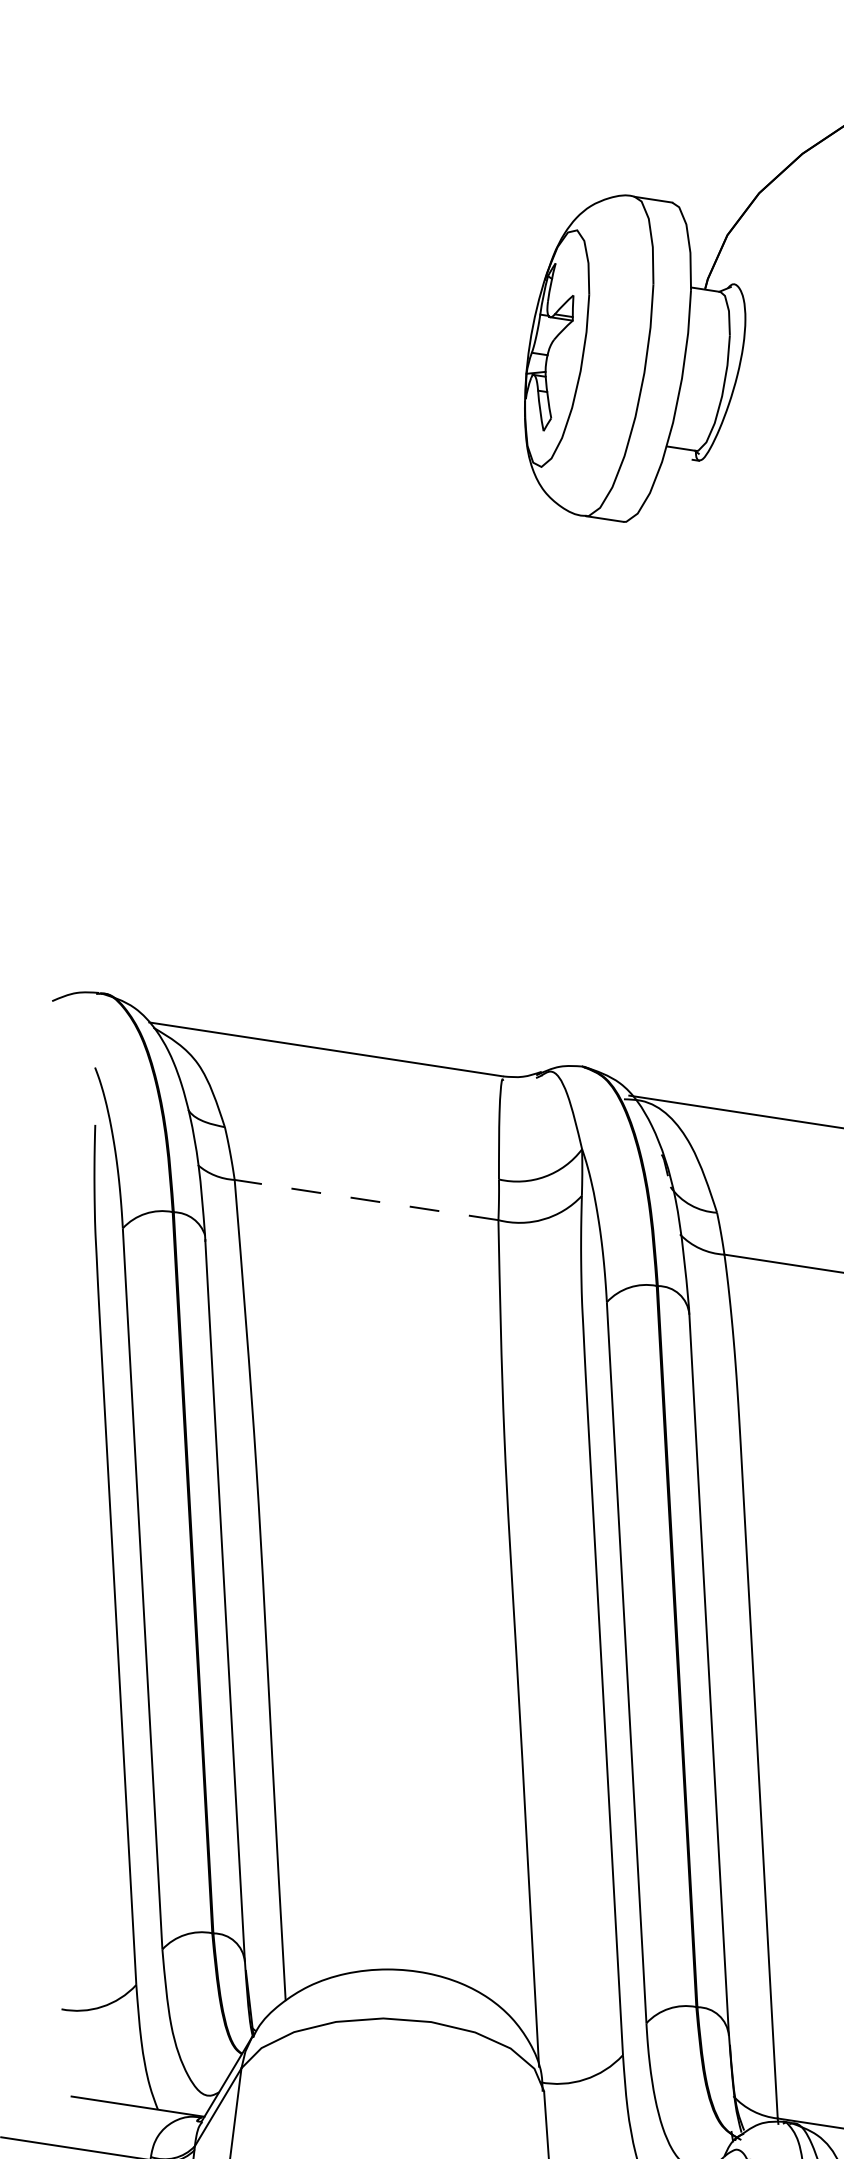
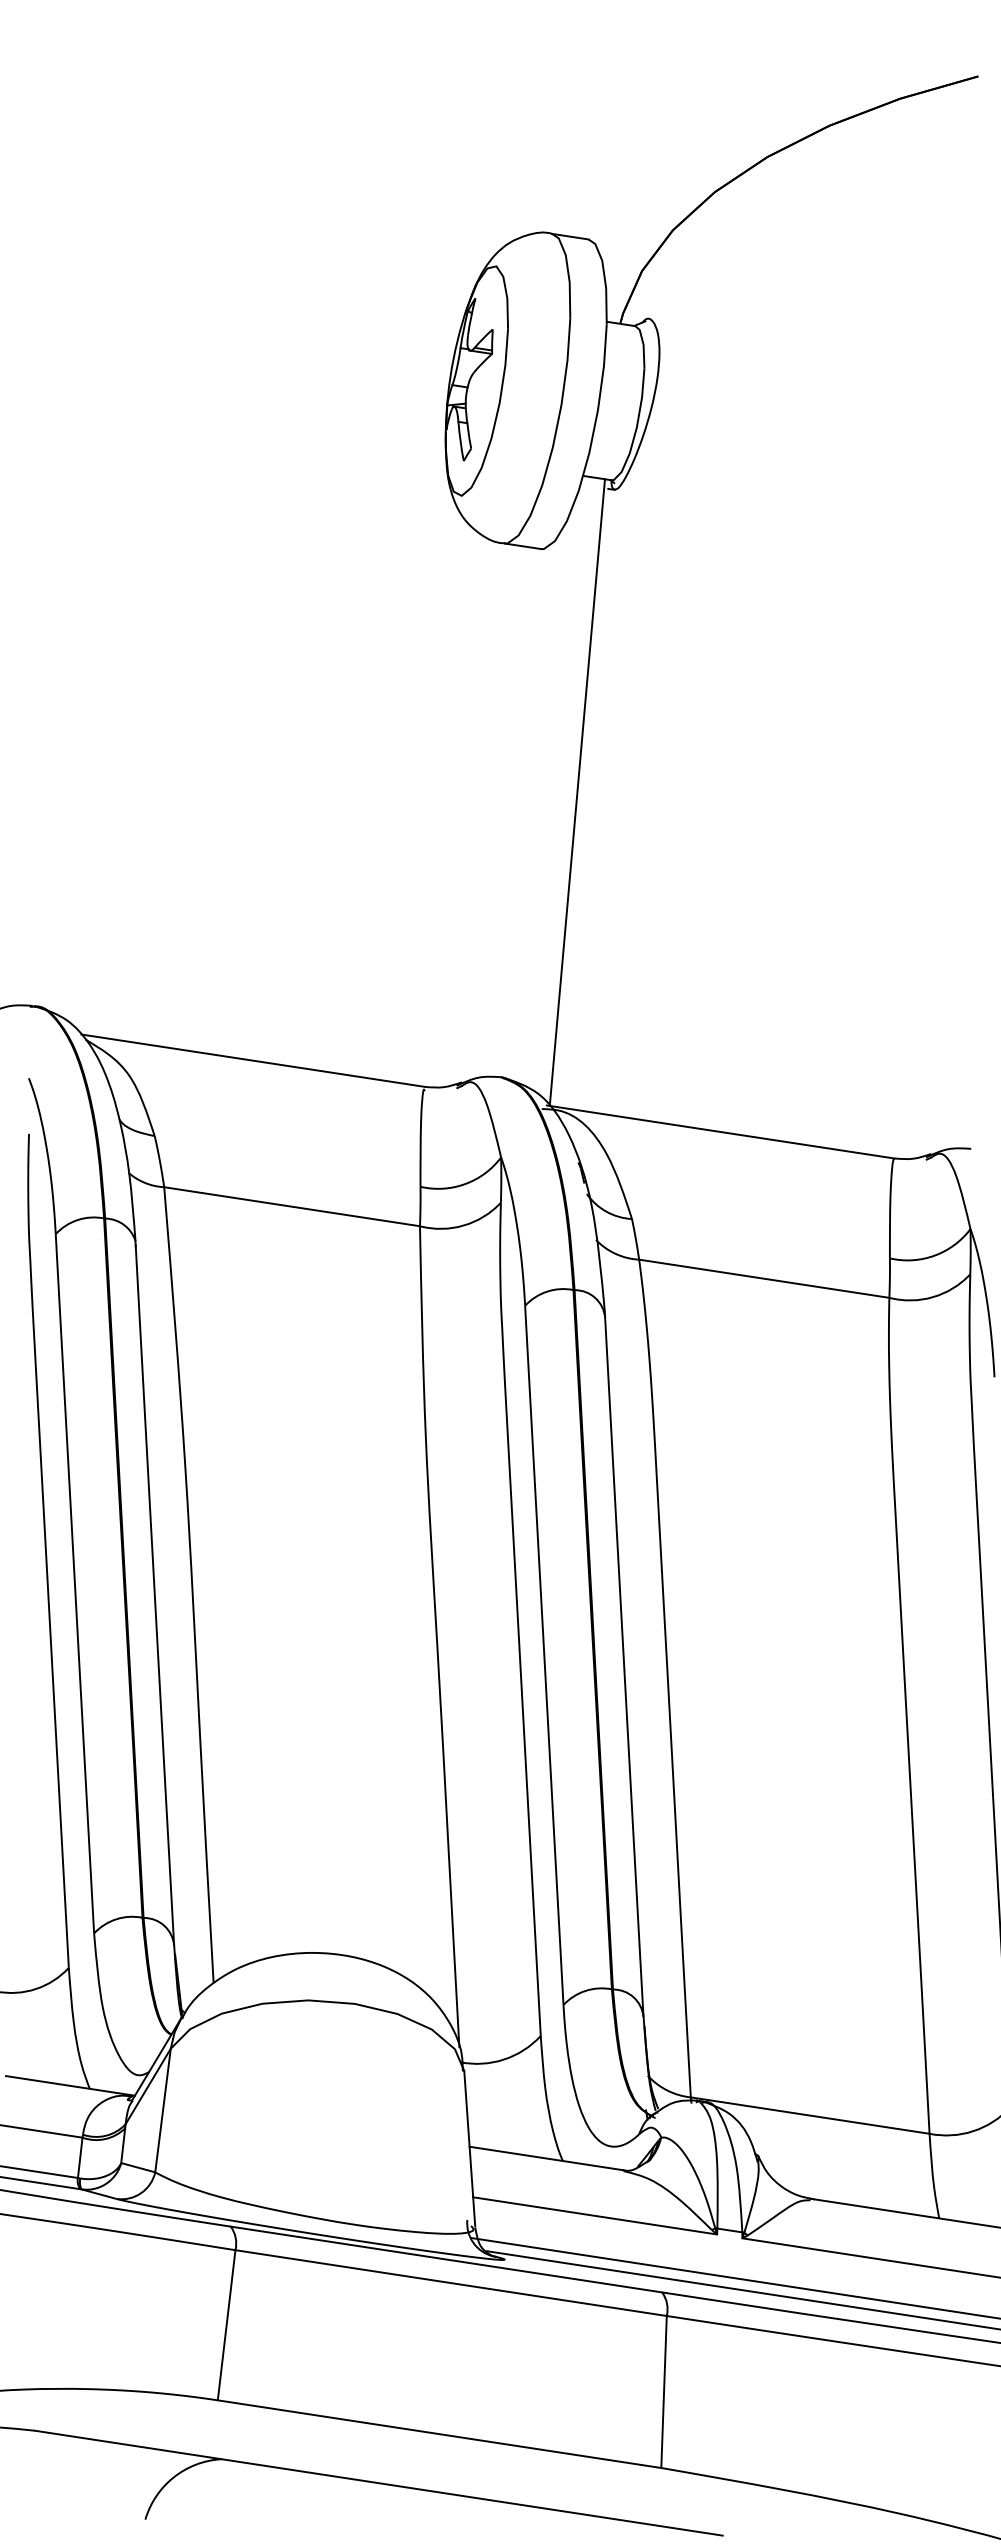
line: (659, 772) -> (576, 792), added
line: (365, 1199) -> (291, 1206), dashed -> solid

